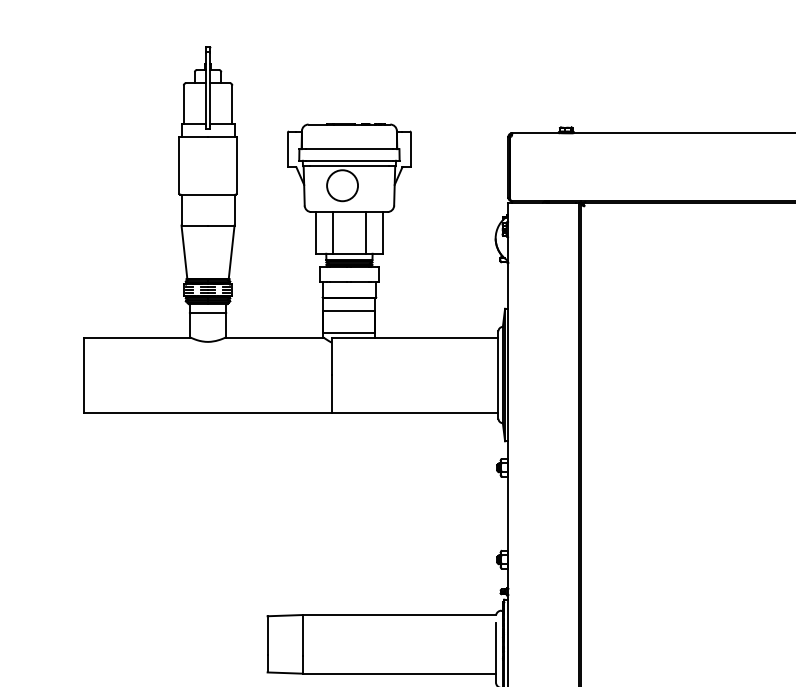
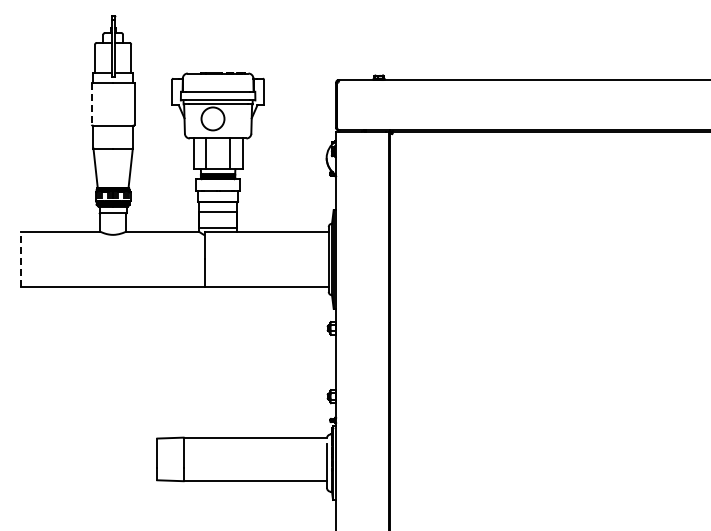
line: (178, 164) -> (91, 103), solid -> dashed
line: (84, 375) -> (21, 259), solid -> dashed

